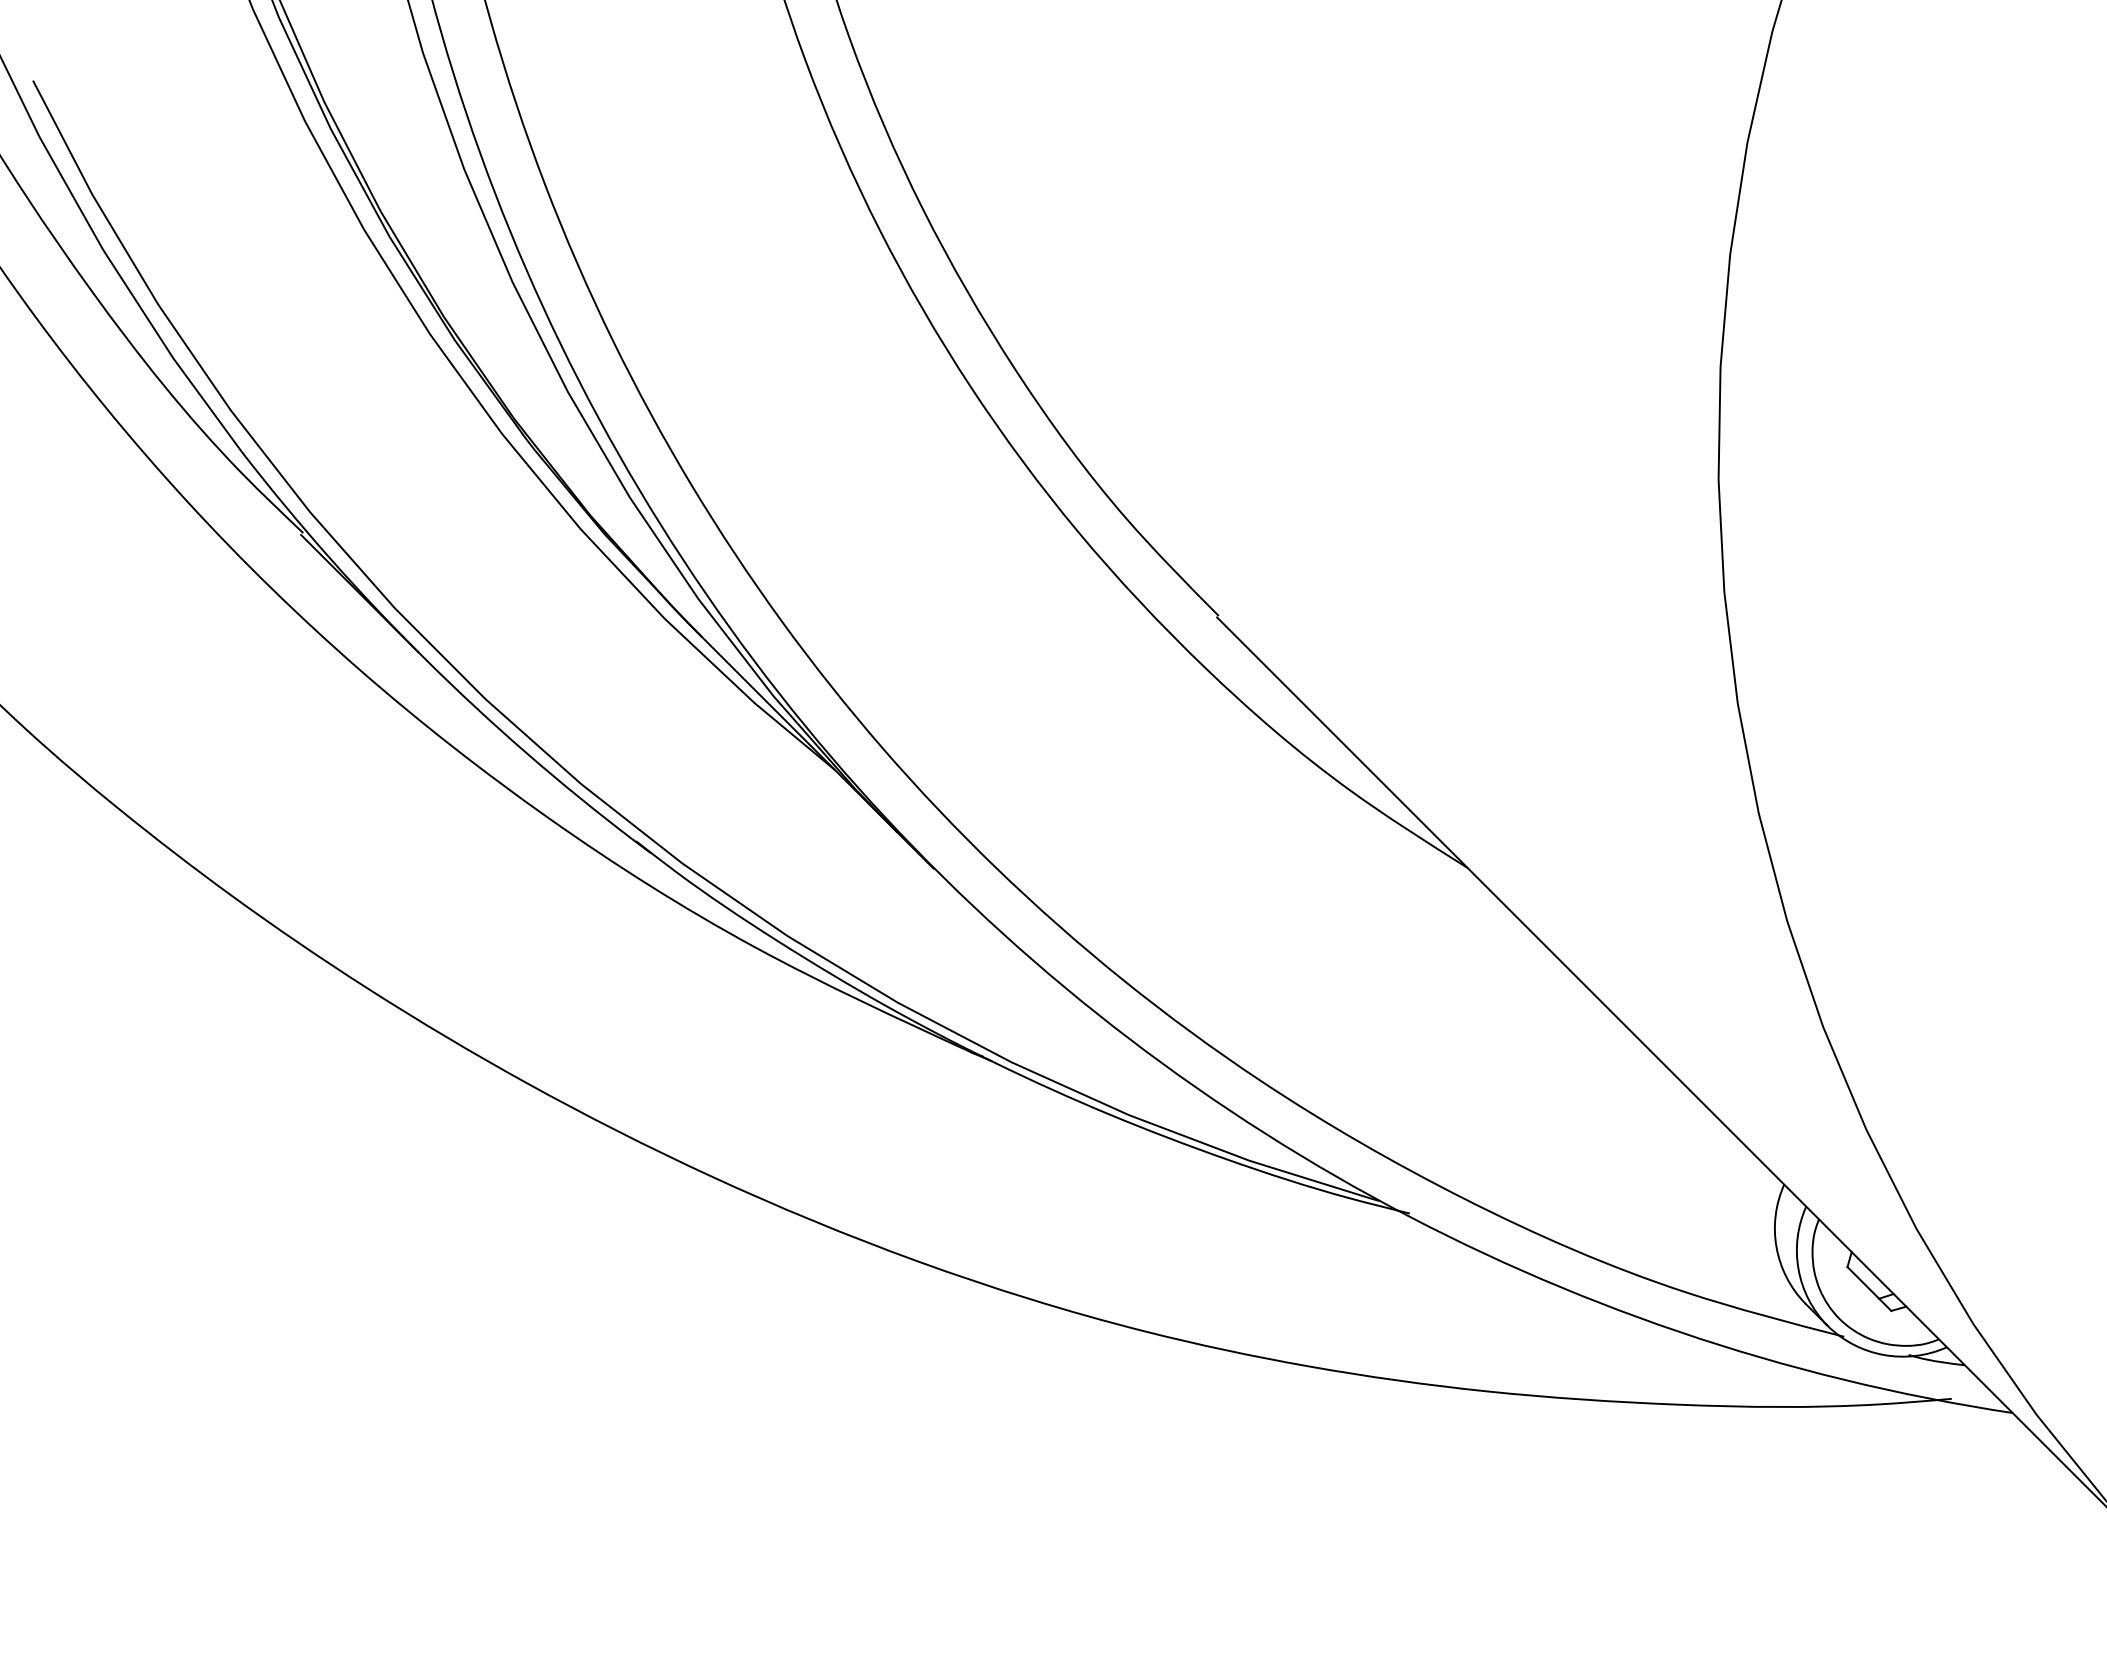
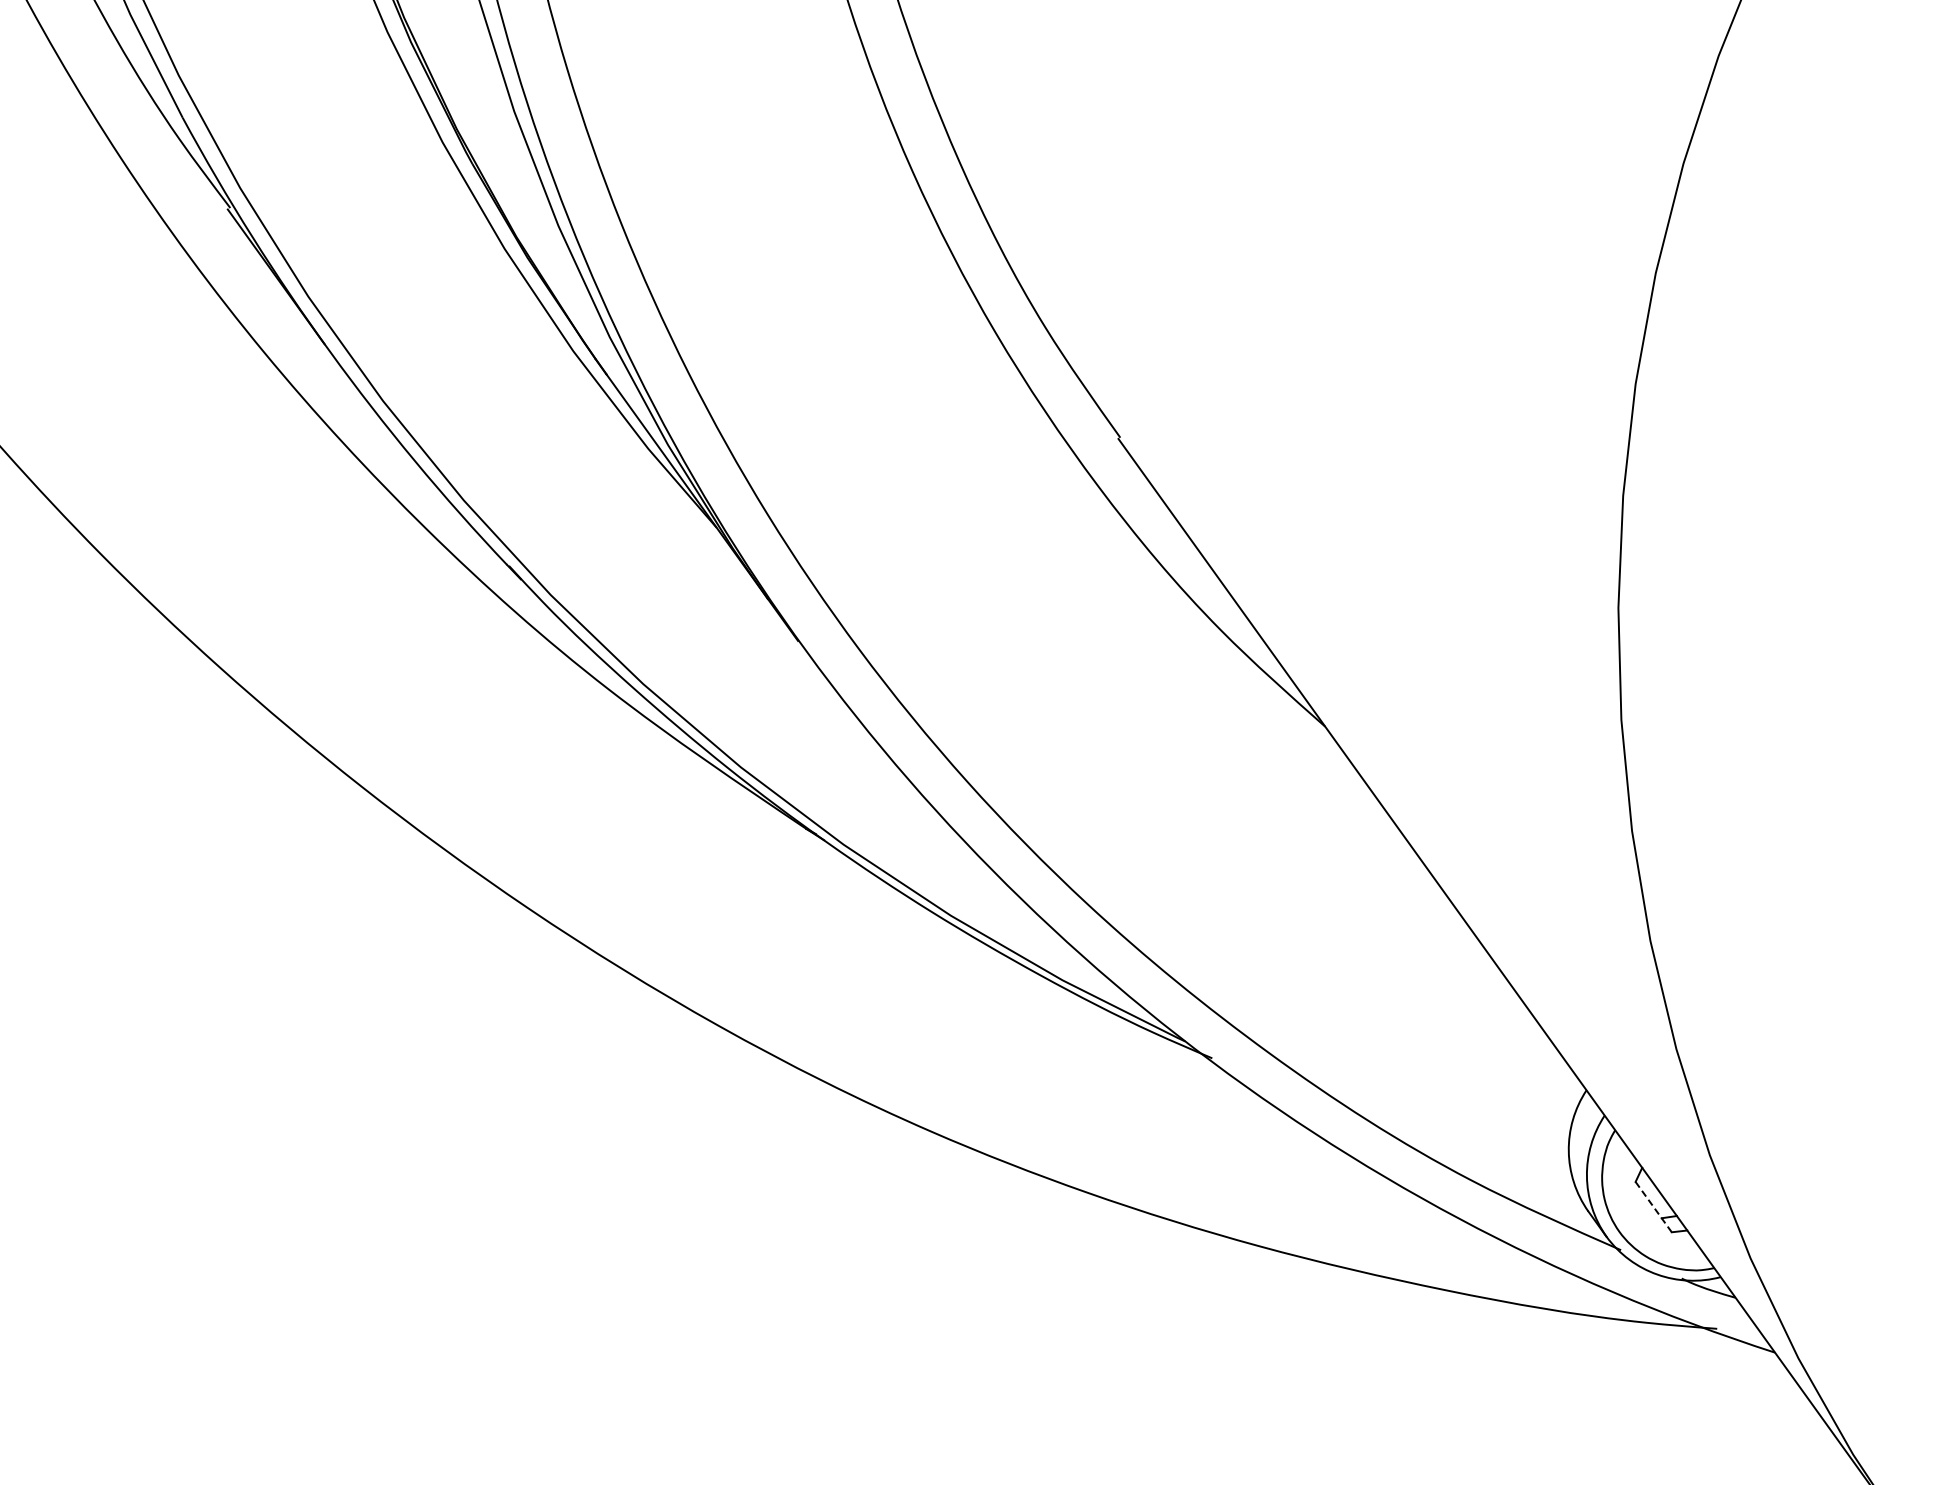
line: (1869, 1289) -> (1653, 1207), solid -> dashed

